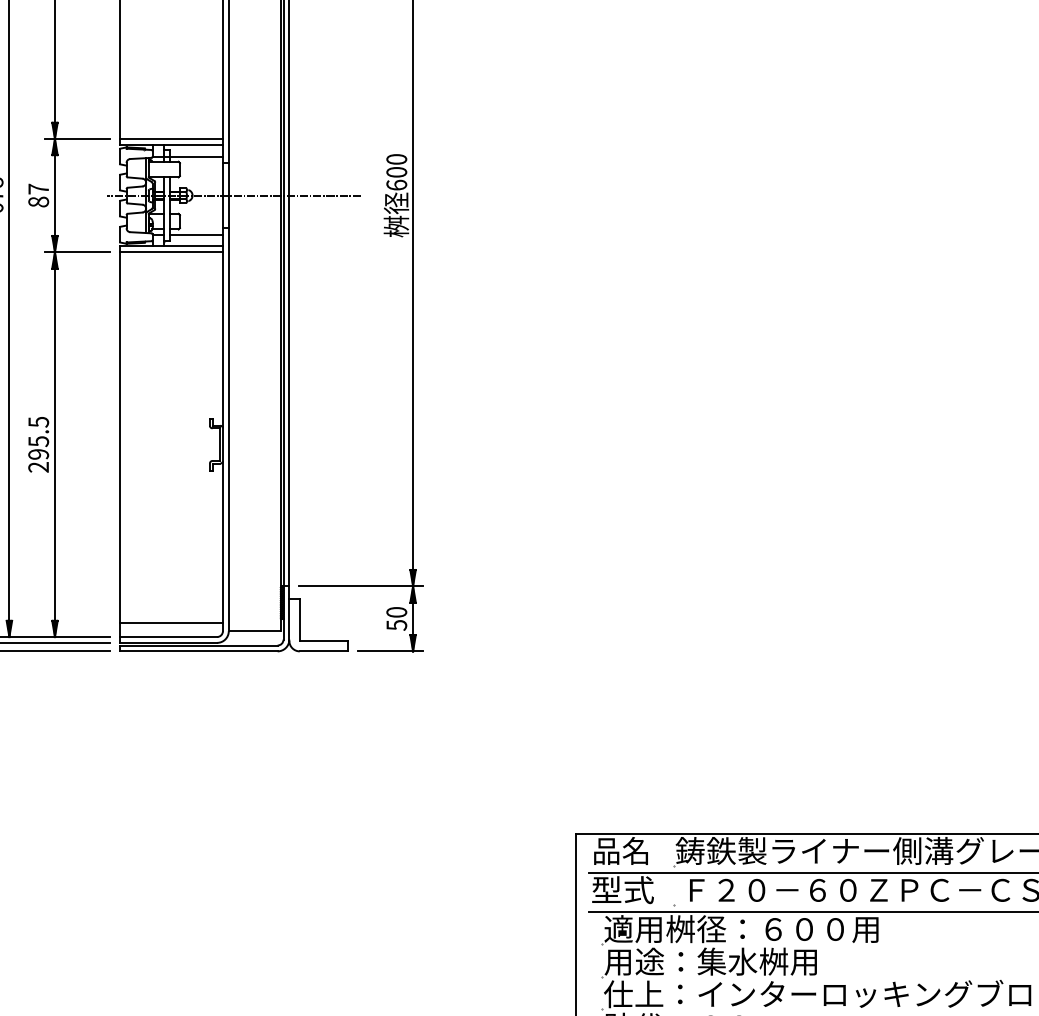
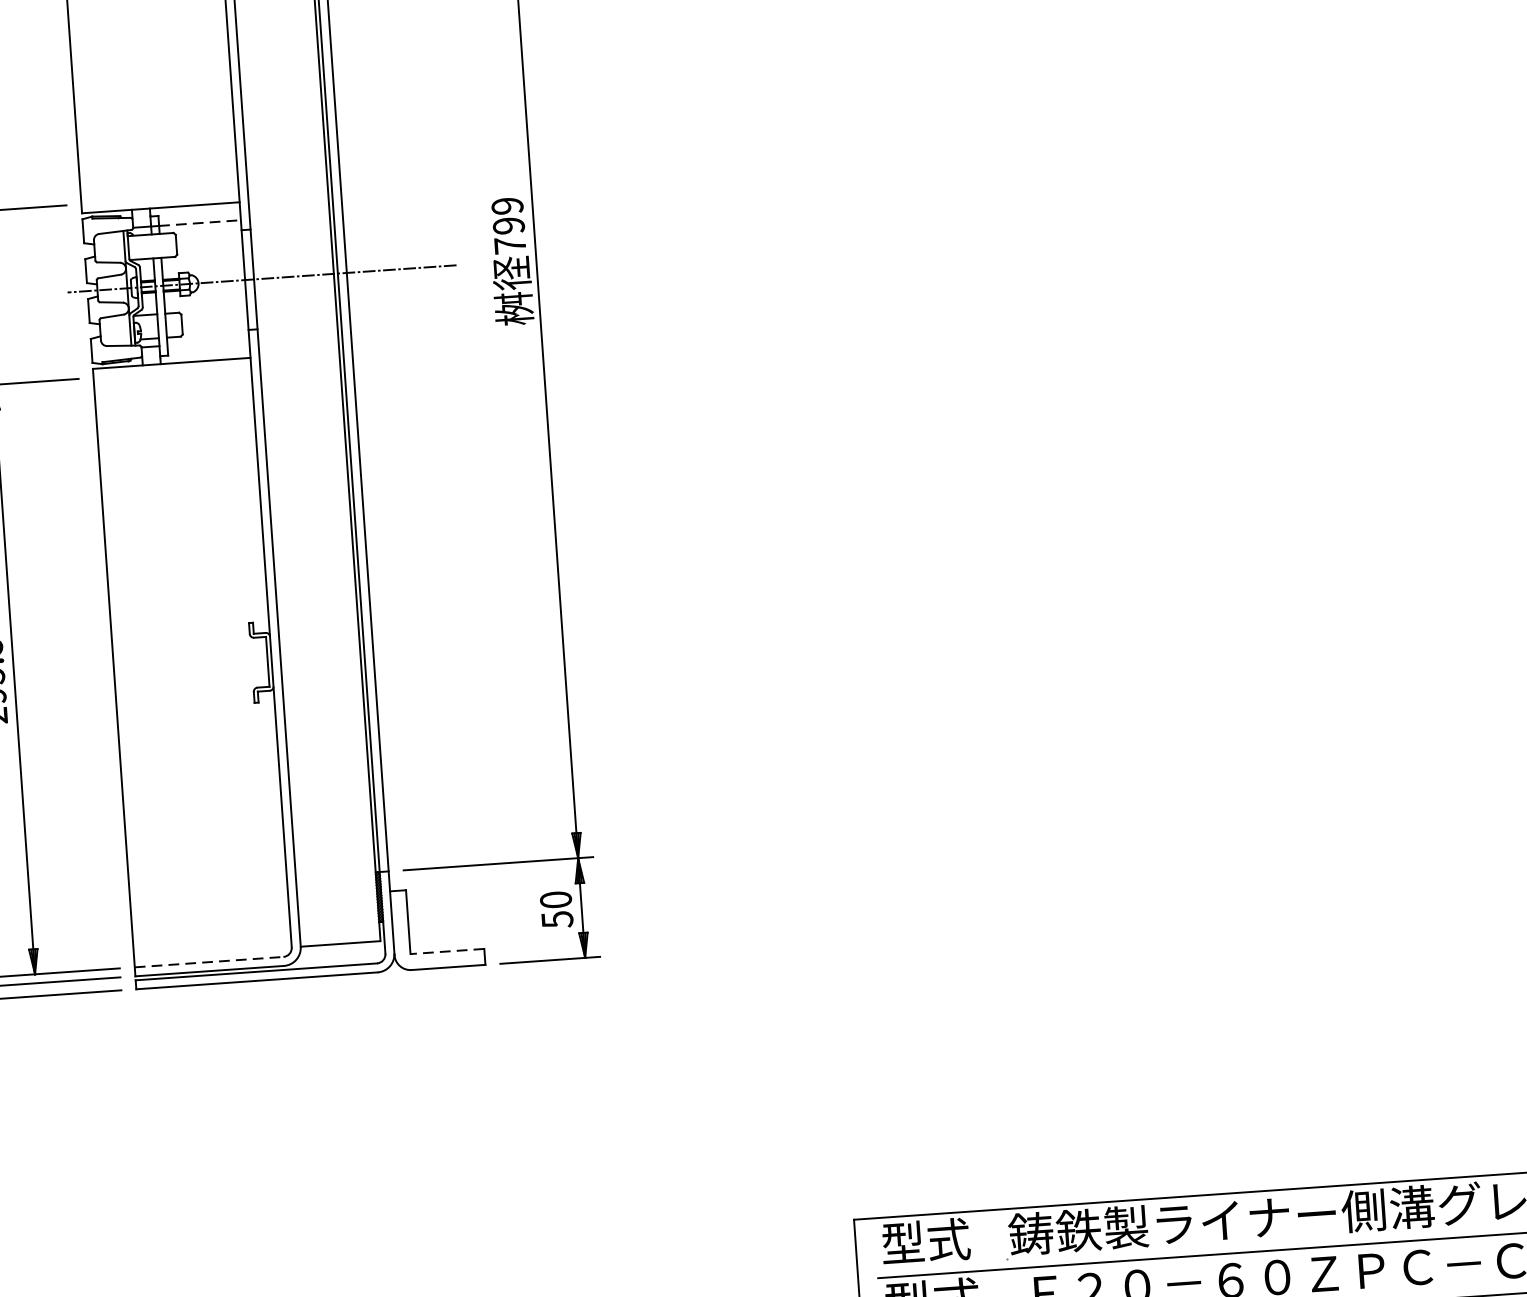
line: (171, 138) -> (160, 198), removed
line: (196, 156) -> (200, 223), solid -> dashed
text: (396, 172) -> (508, 226), 600 -> 799
line: (195, 234) -> (207, 342), removed
line: (171, 252) -> (172, 372), removed
line: (171, 623) -> (212, 941), removed
line: (168, 637) -> (209, 962), solid -> dashed
line: (323, 640) -> (446, 950), solid -> dashed
text: (621, 850) -> (925, 1240), 品名 -> 型式

